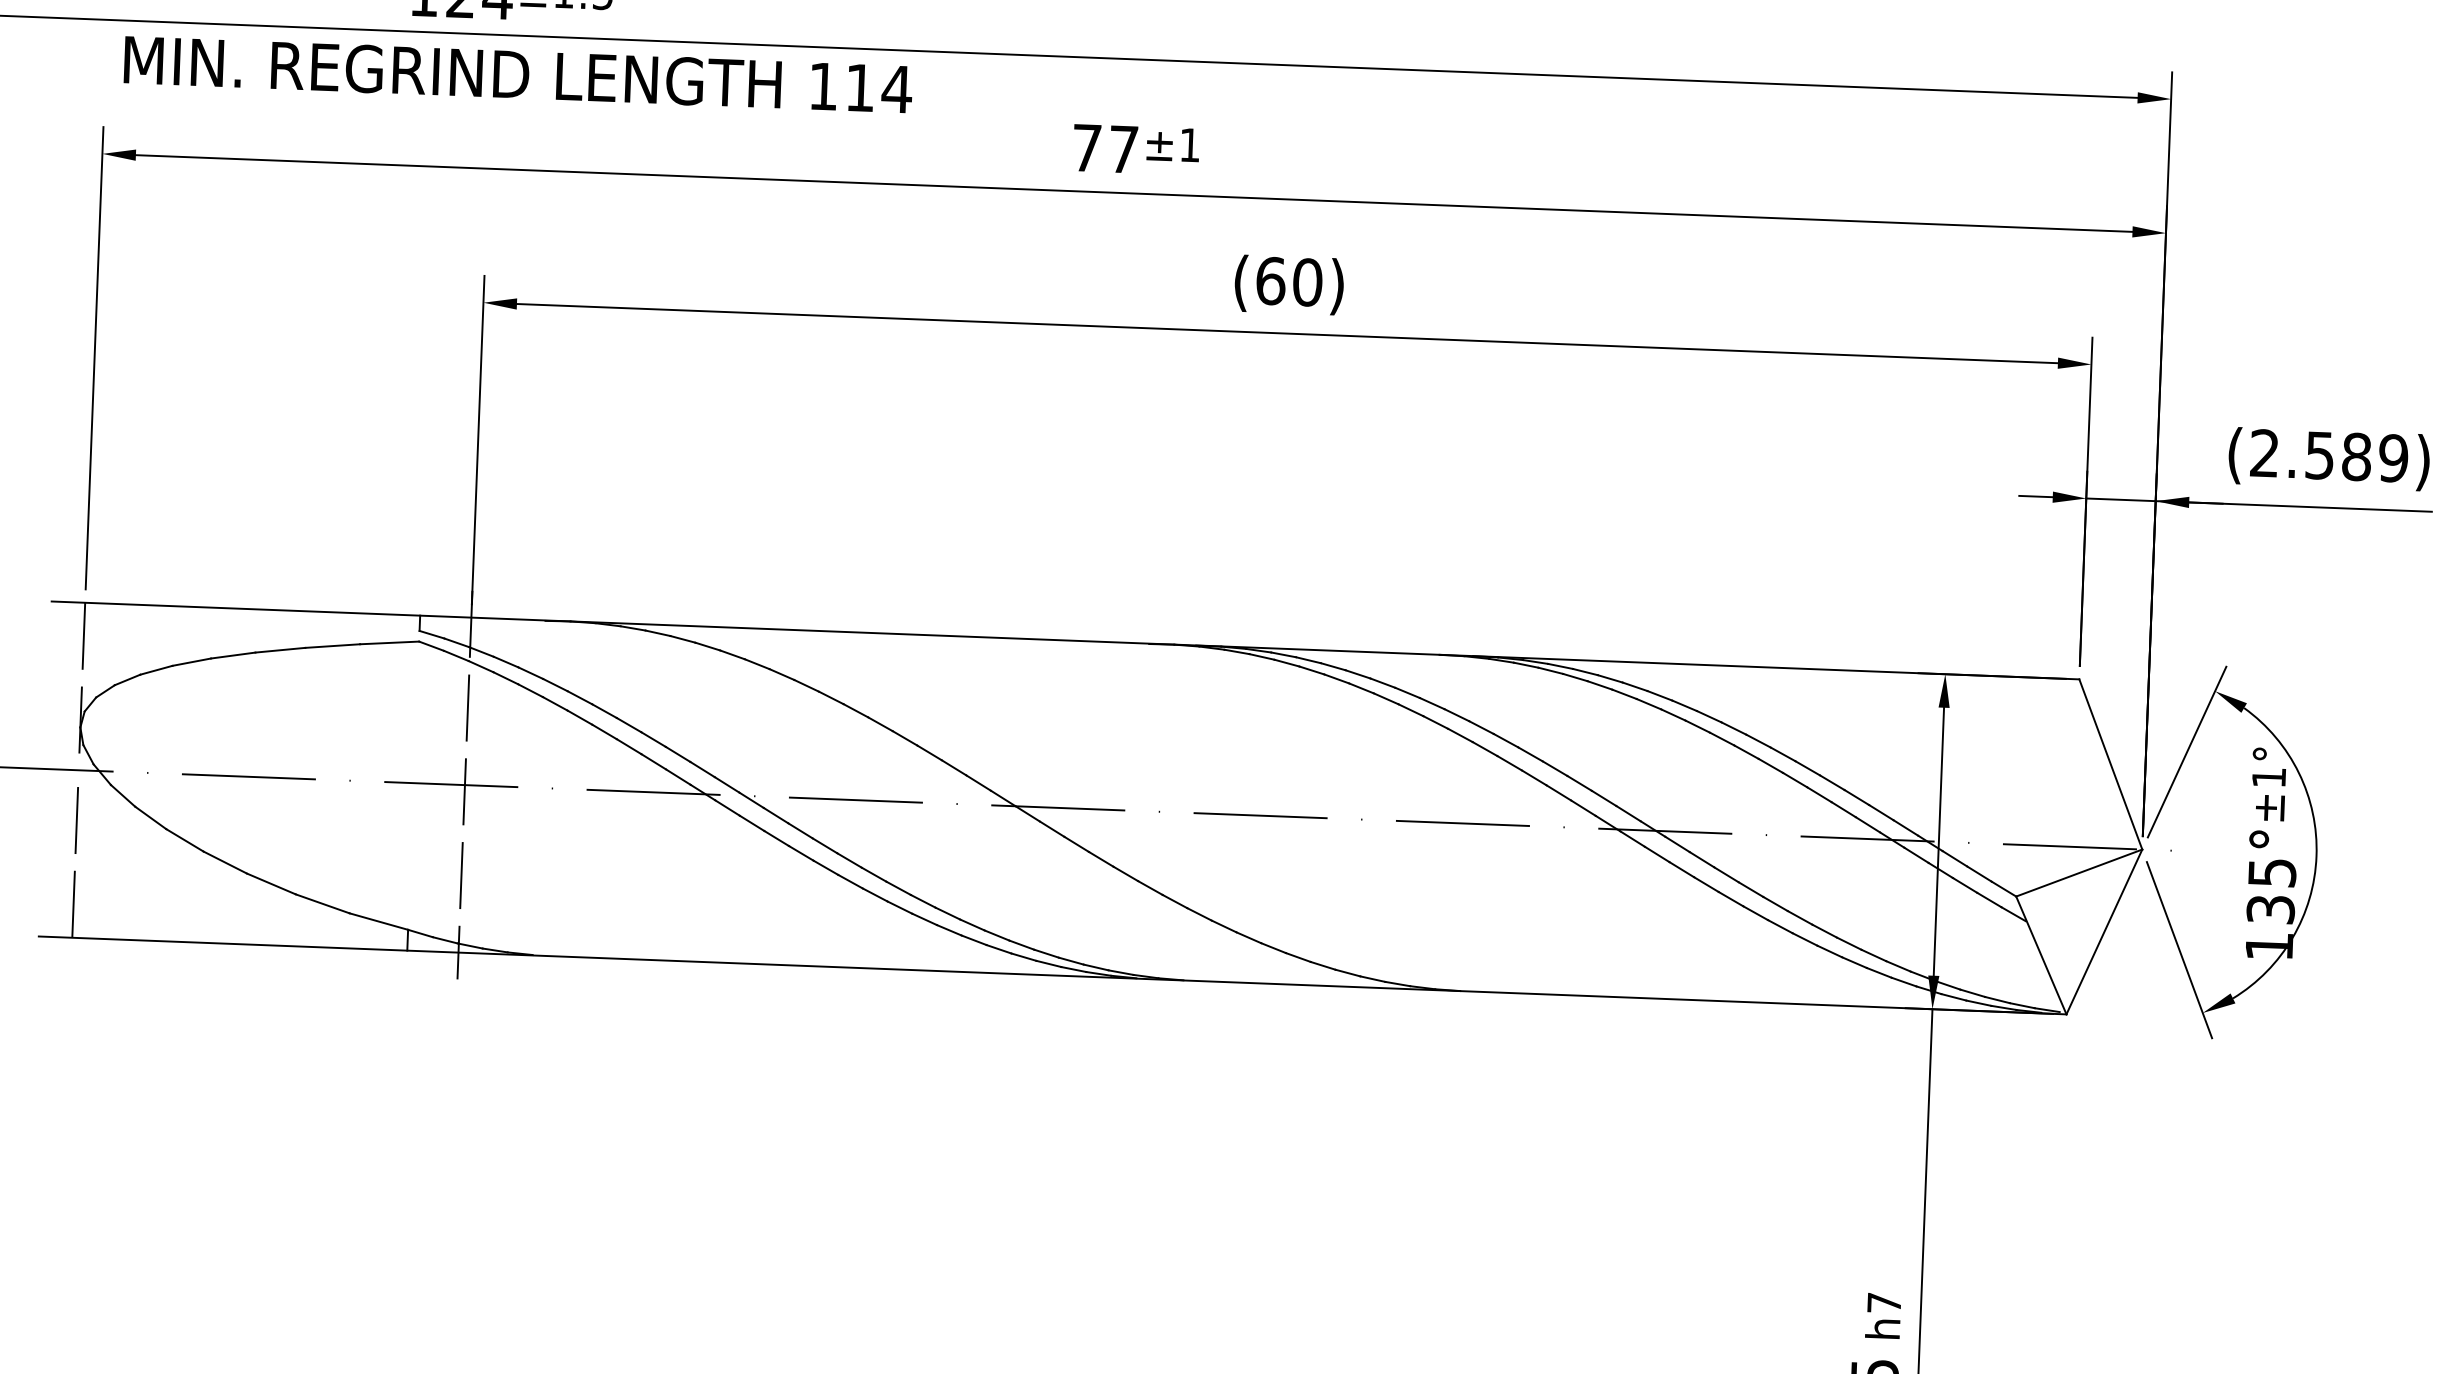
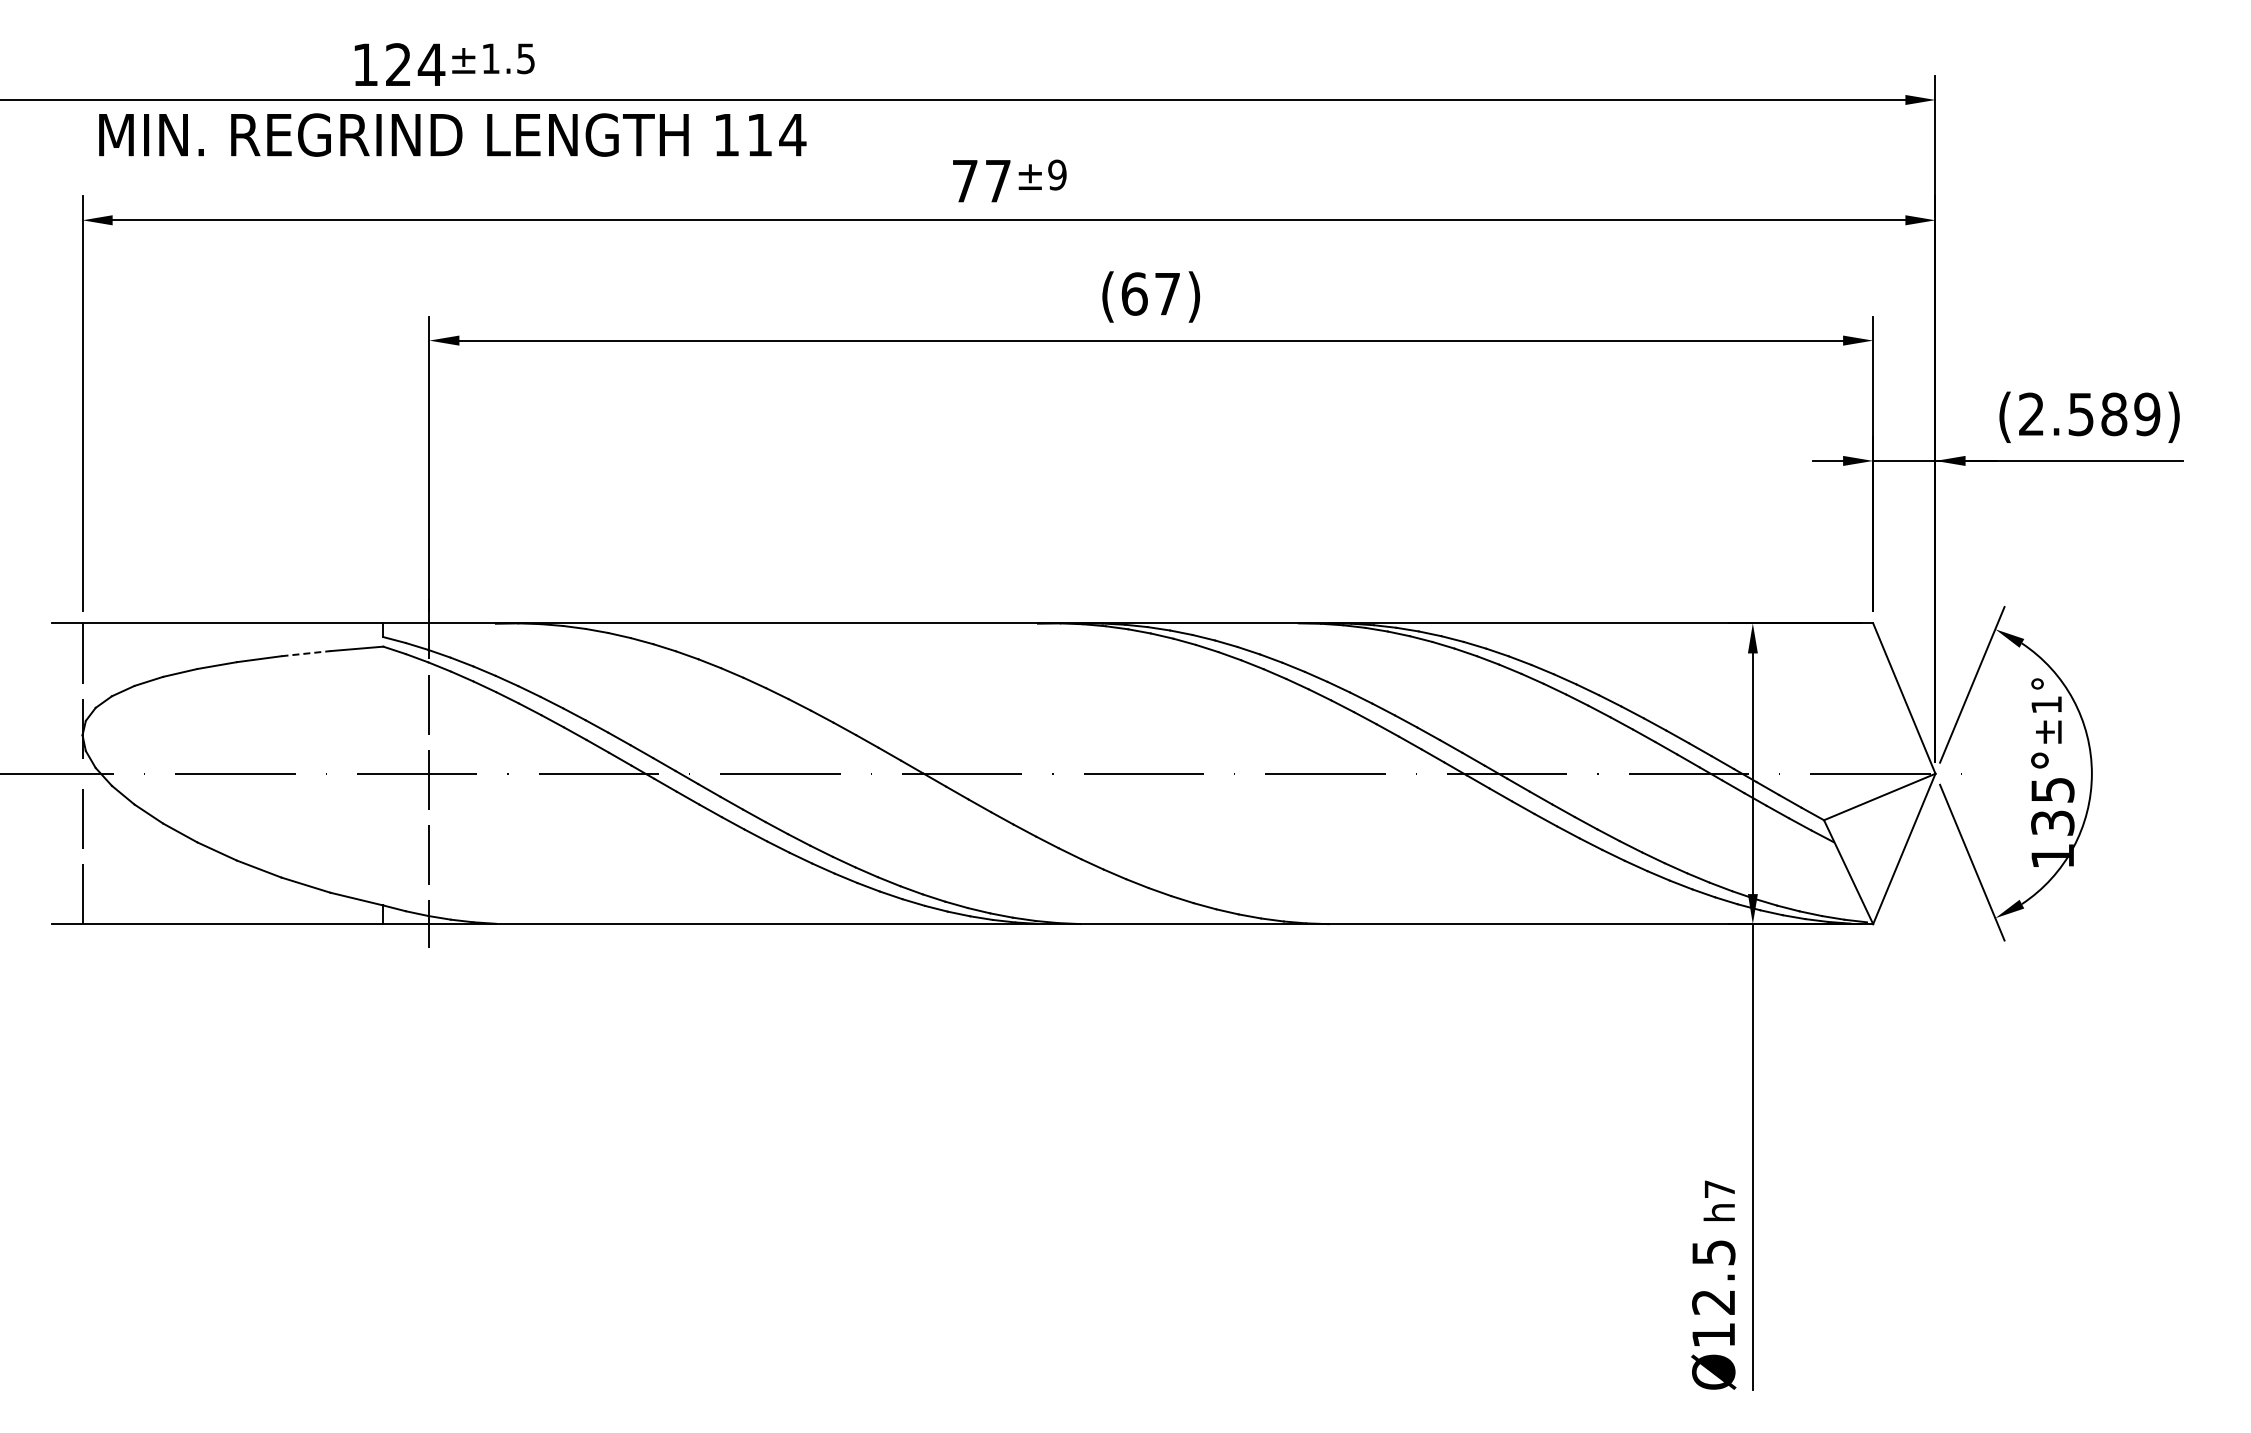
text: (1190, 144) -> (1057, 174), ±1 -> ±9
text: (1307, 281) -> (1167, 293), (60) -> (67)
line: (332, 645) -> (305, 653), solid -> dashed

